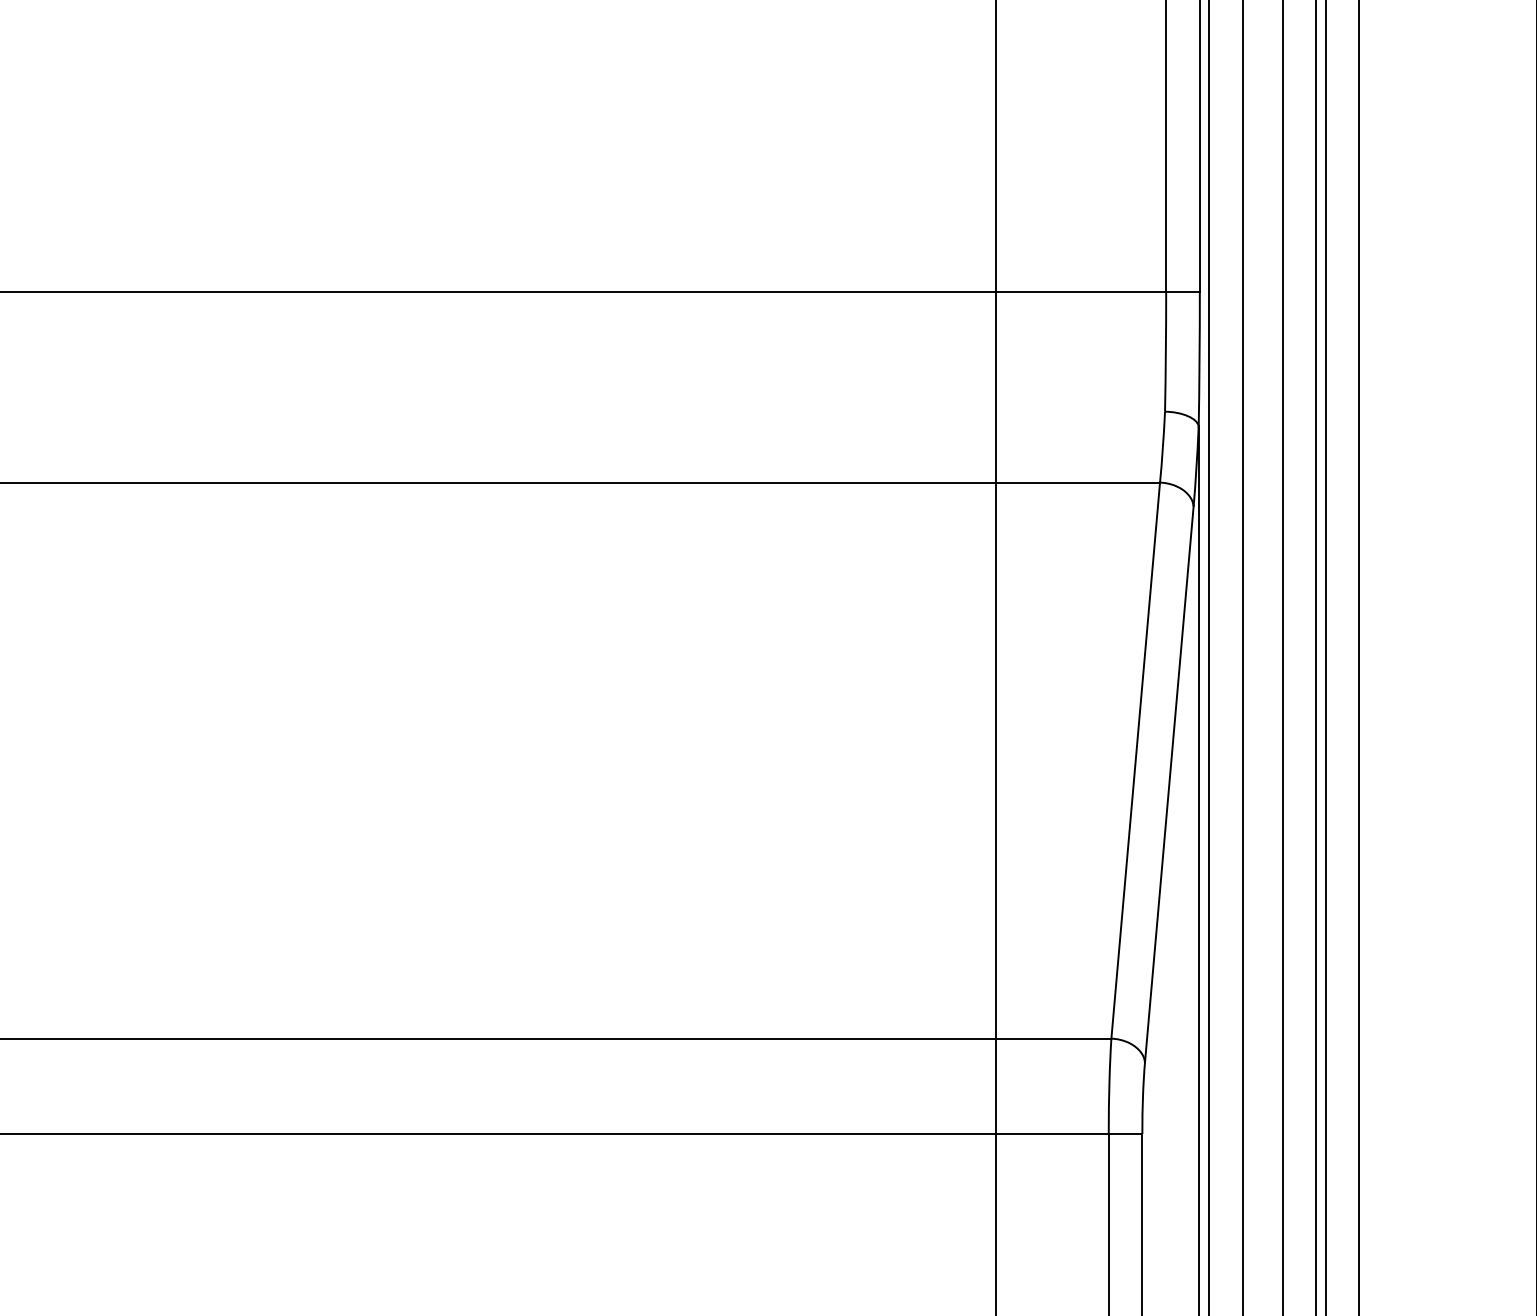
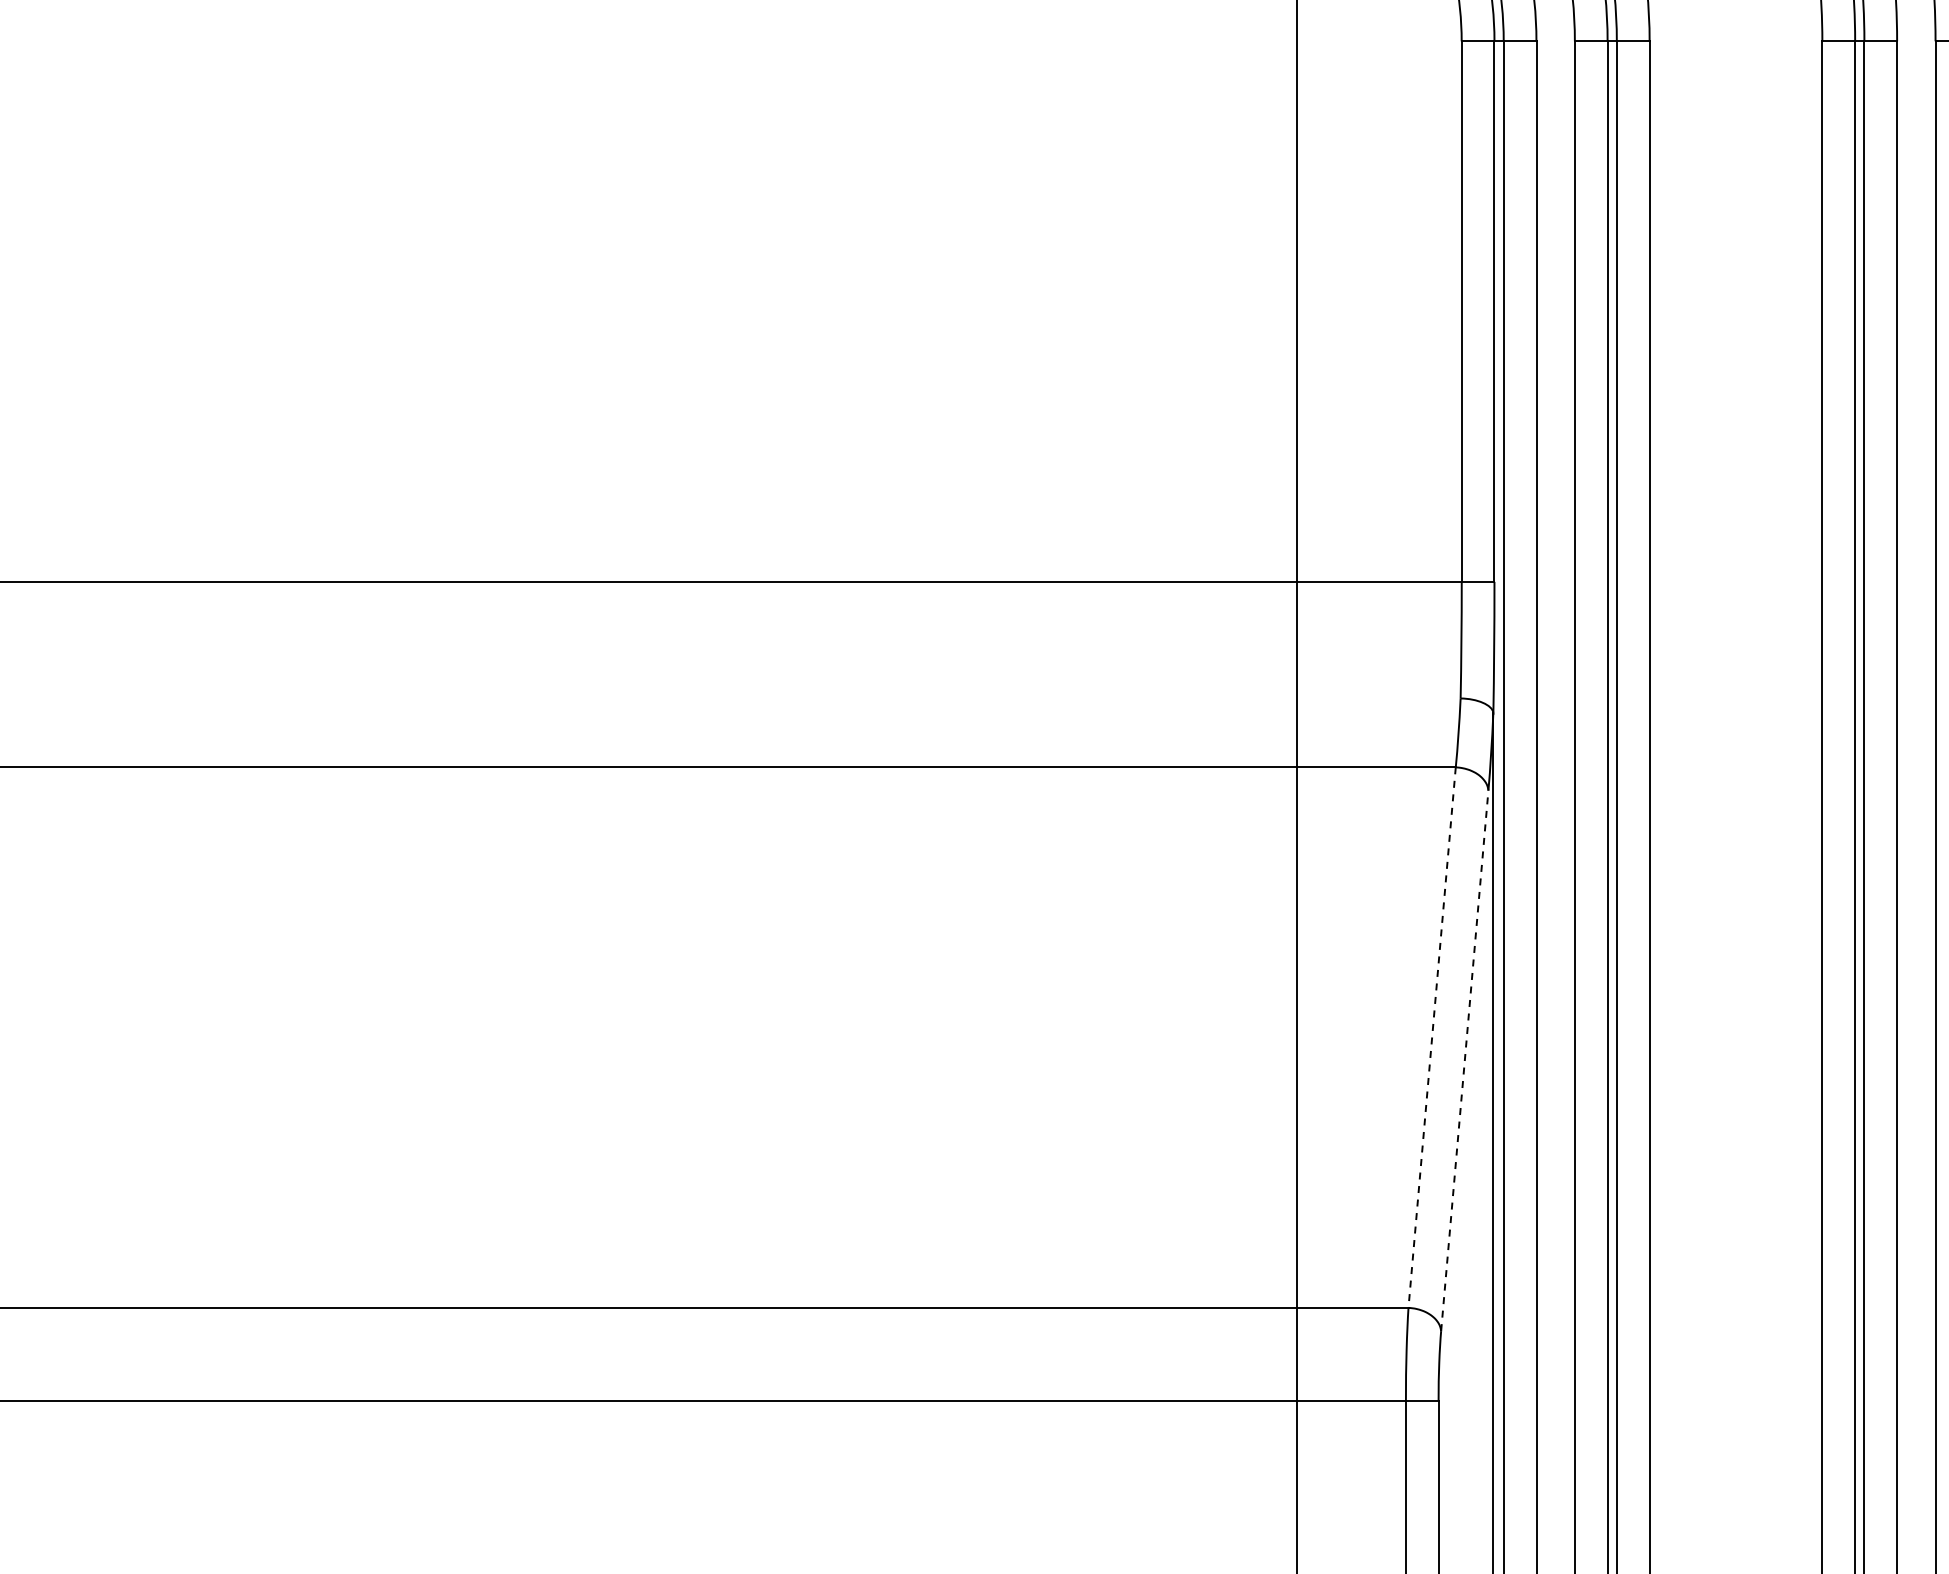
line: (1136, 761) -> (1432, 1038), solid -> dashed
line: (1169, 784) -> (1464, 1060), solid -> dashed

